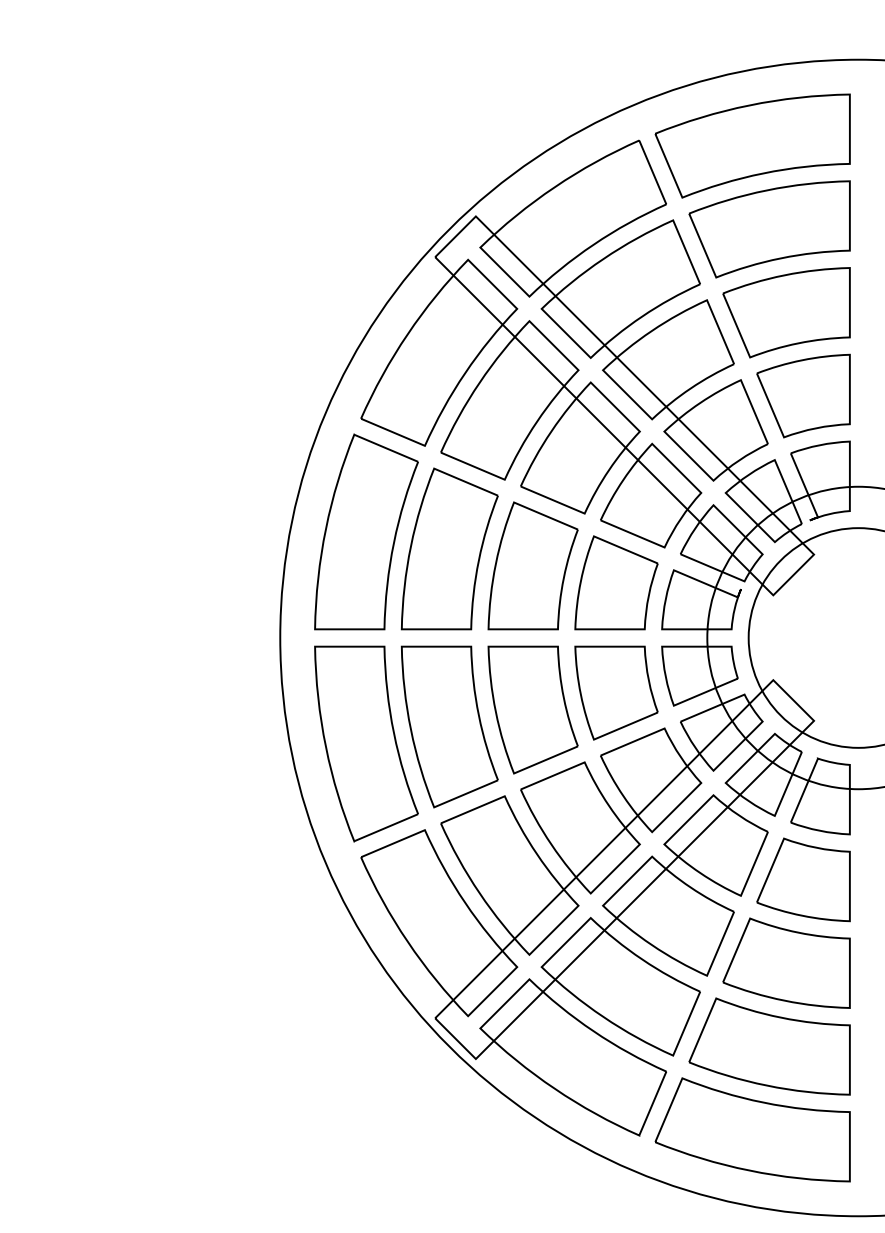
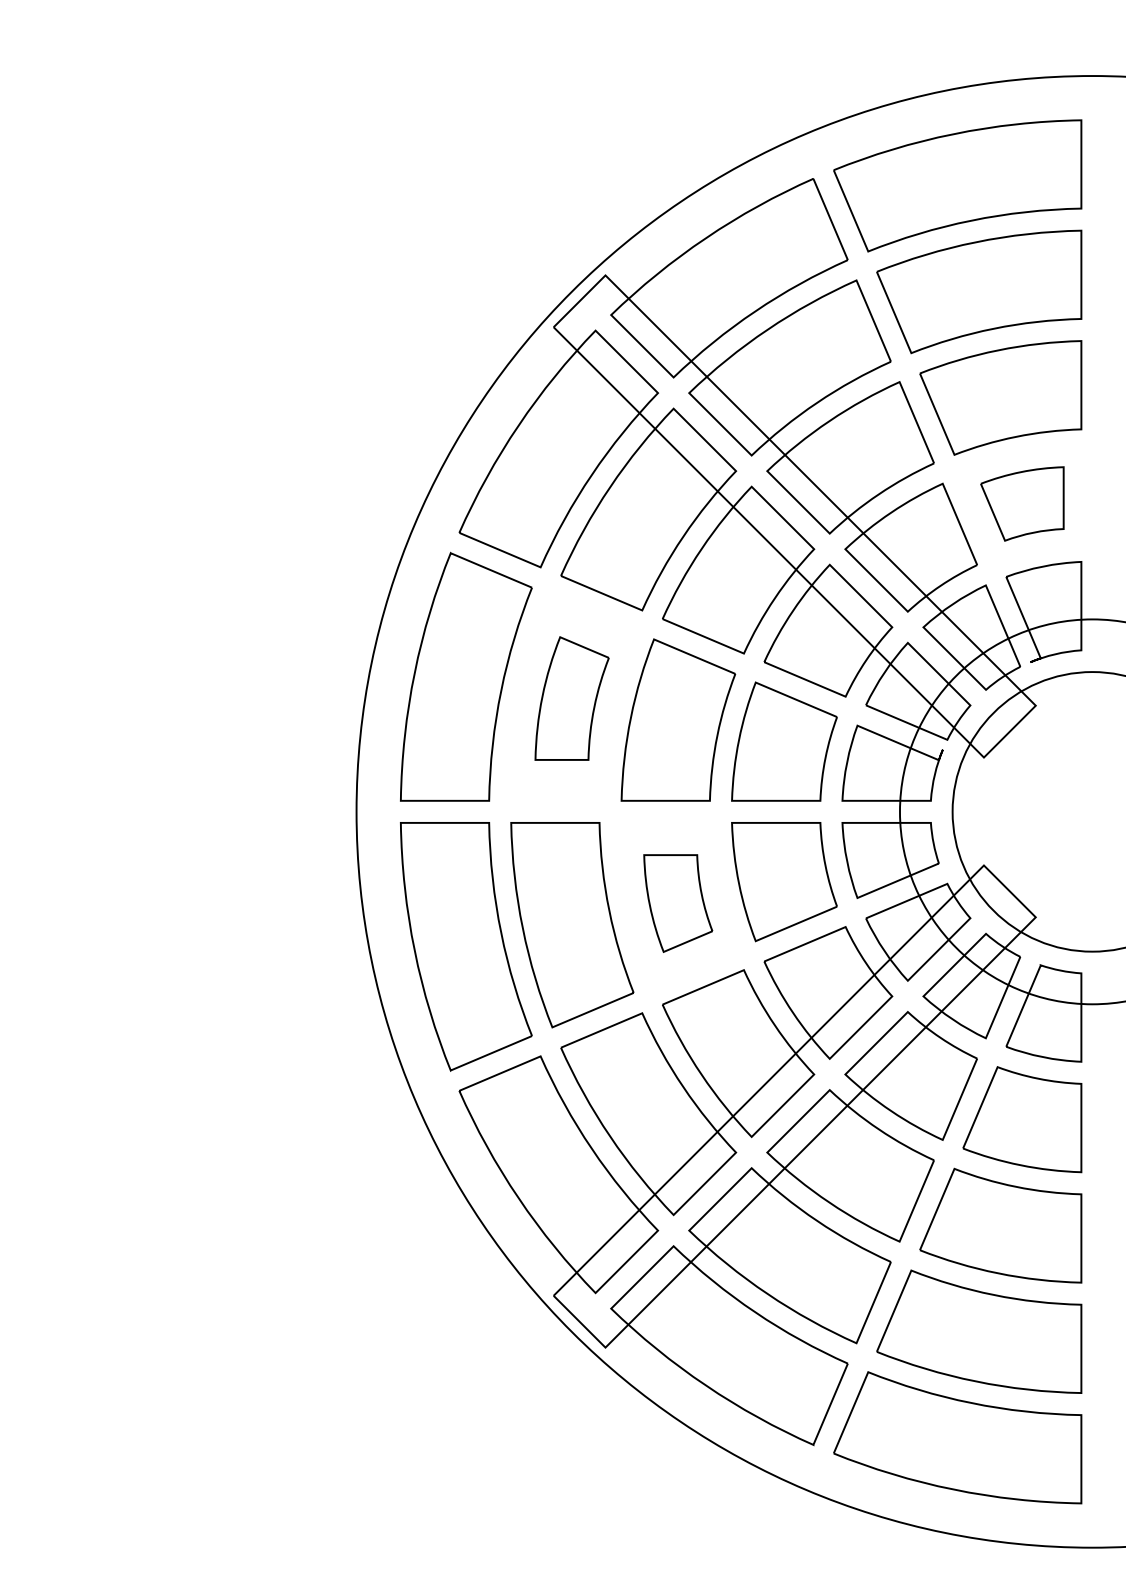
part: (803, 395) -> (1022, 503), size x0.7
part: (449, 548) -> (571, 697), size x0.6
part: (532, 709) -> (677, 902), size x0.6

